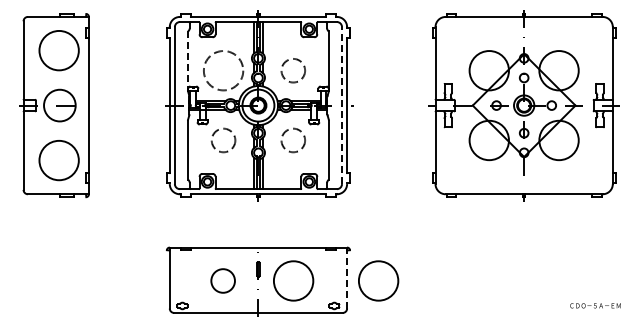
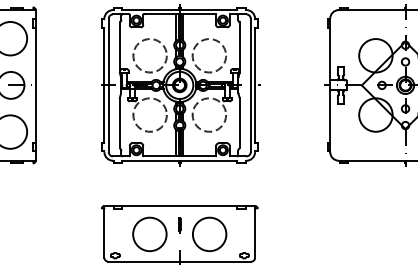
line: (187, 61) -> (119, 47), dashed -> solid
circle: (293, 70) -> (209, 55), size x1.67
line: (342, 105) -> (251, 85), dashed -> solid
circle: (223, 140) -> (150, 115), size x1.67
circle: (293, 140) -> (209, 115), size x1.67
line: (347, 278) -> (255, 232), dashed -> solid
circle: (222, 280) -> (149, 234), size x1.67
circle: (378, 280) -> (281, 234), removed

